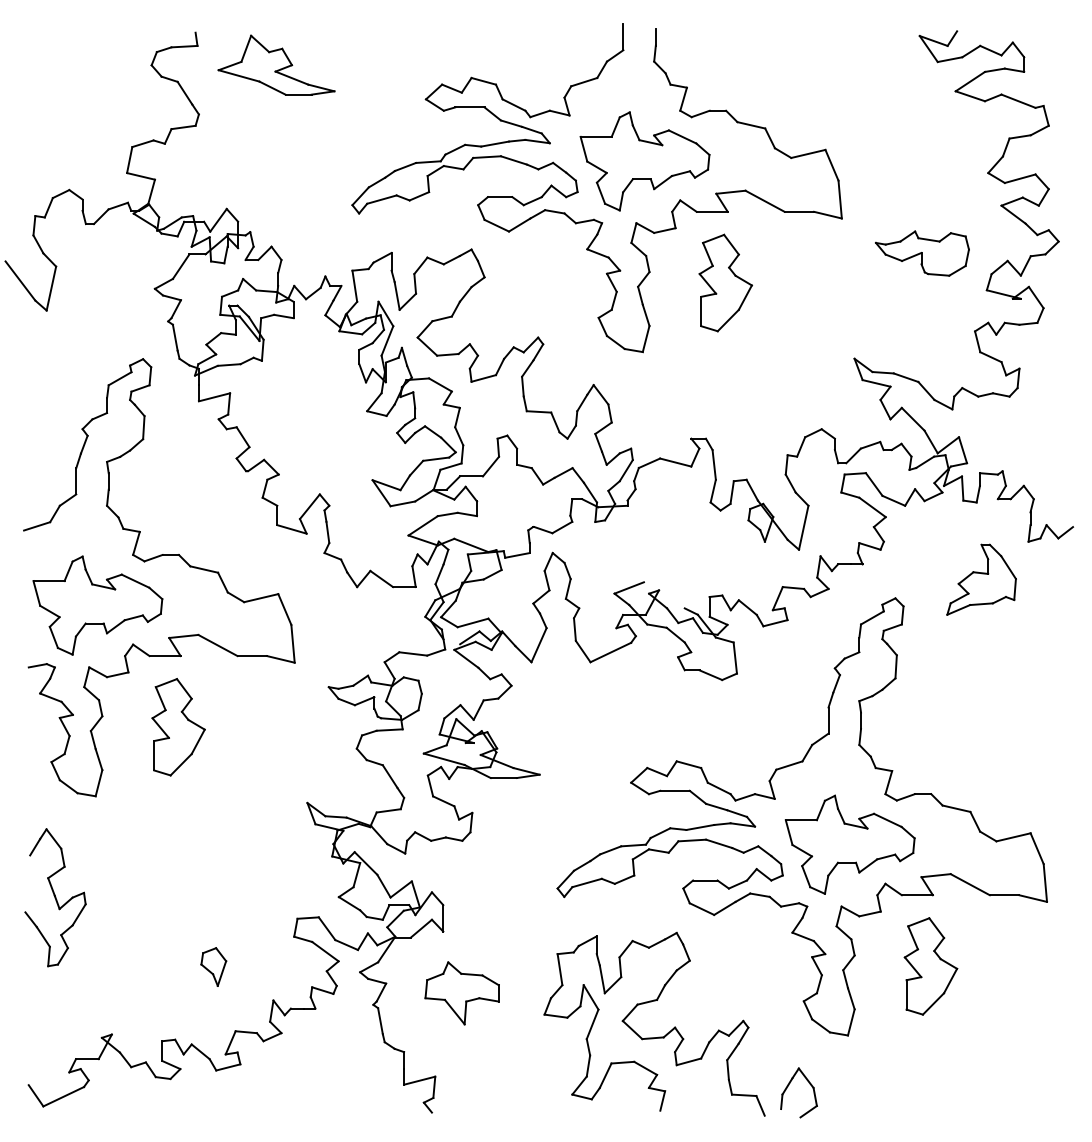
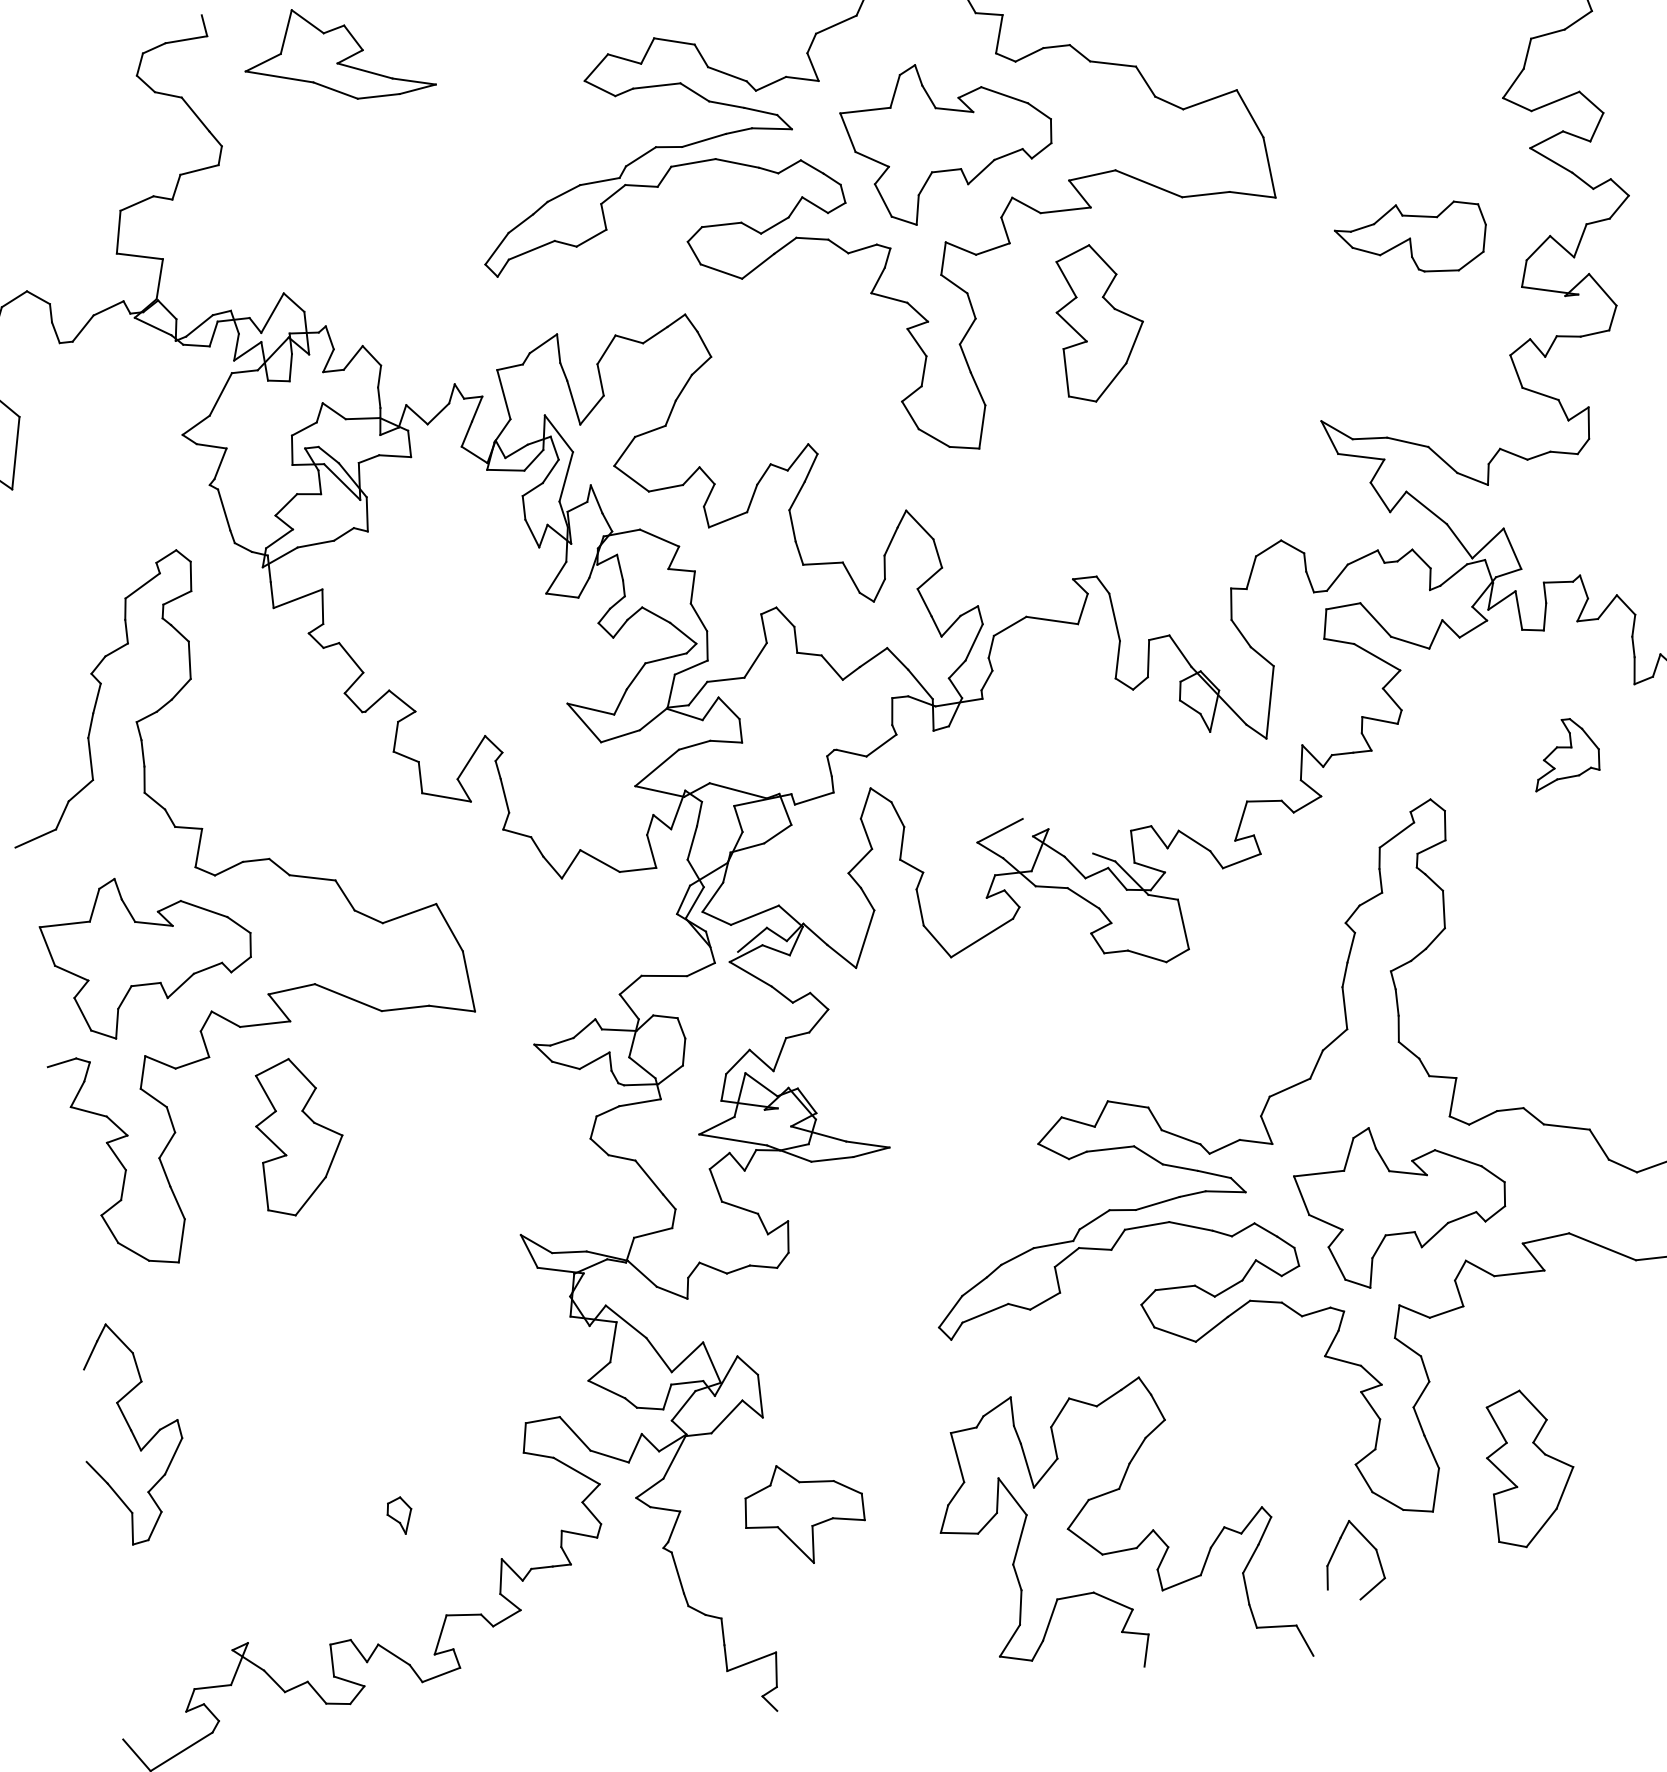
part: (981, 579) -> (1565, 753), size x0.6
part: (213, 966) -> (399, 1515), size x0.6
part: (930, 966) -> (1530, 1468), moved
part: (789, 1085) -> (1337, 1550), moved

